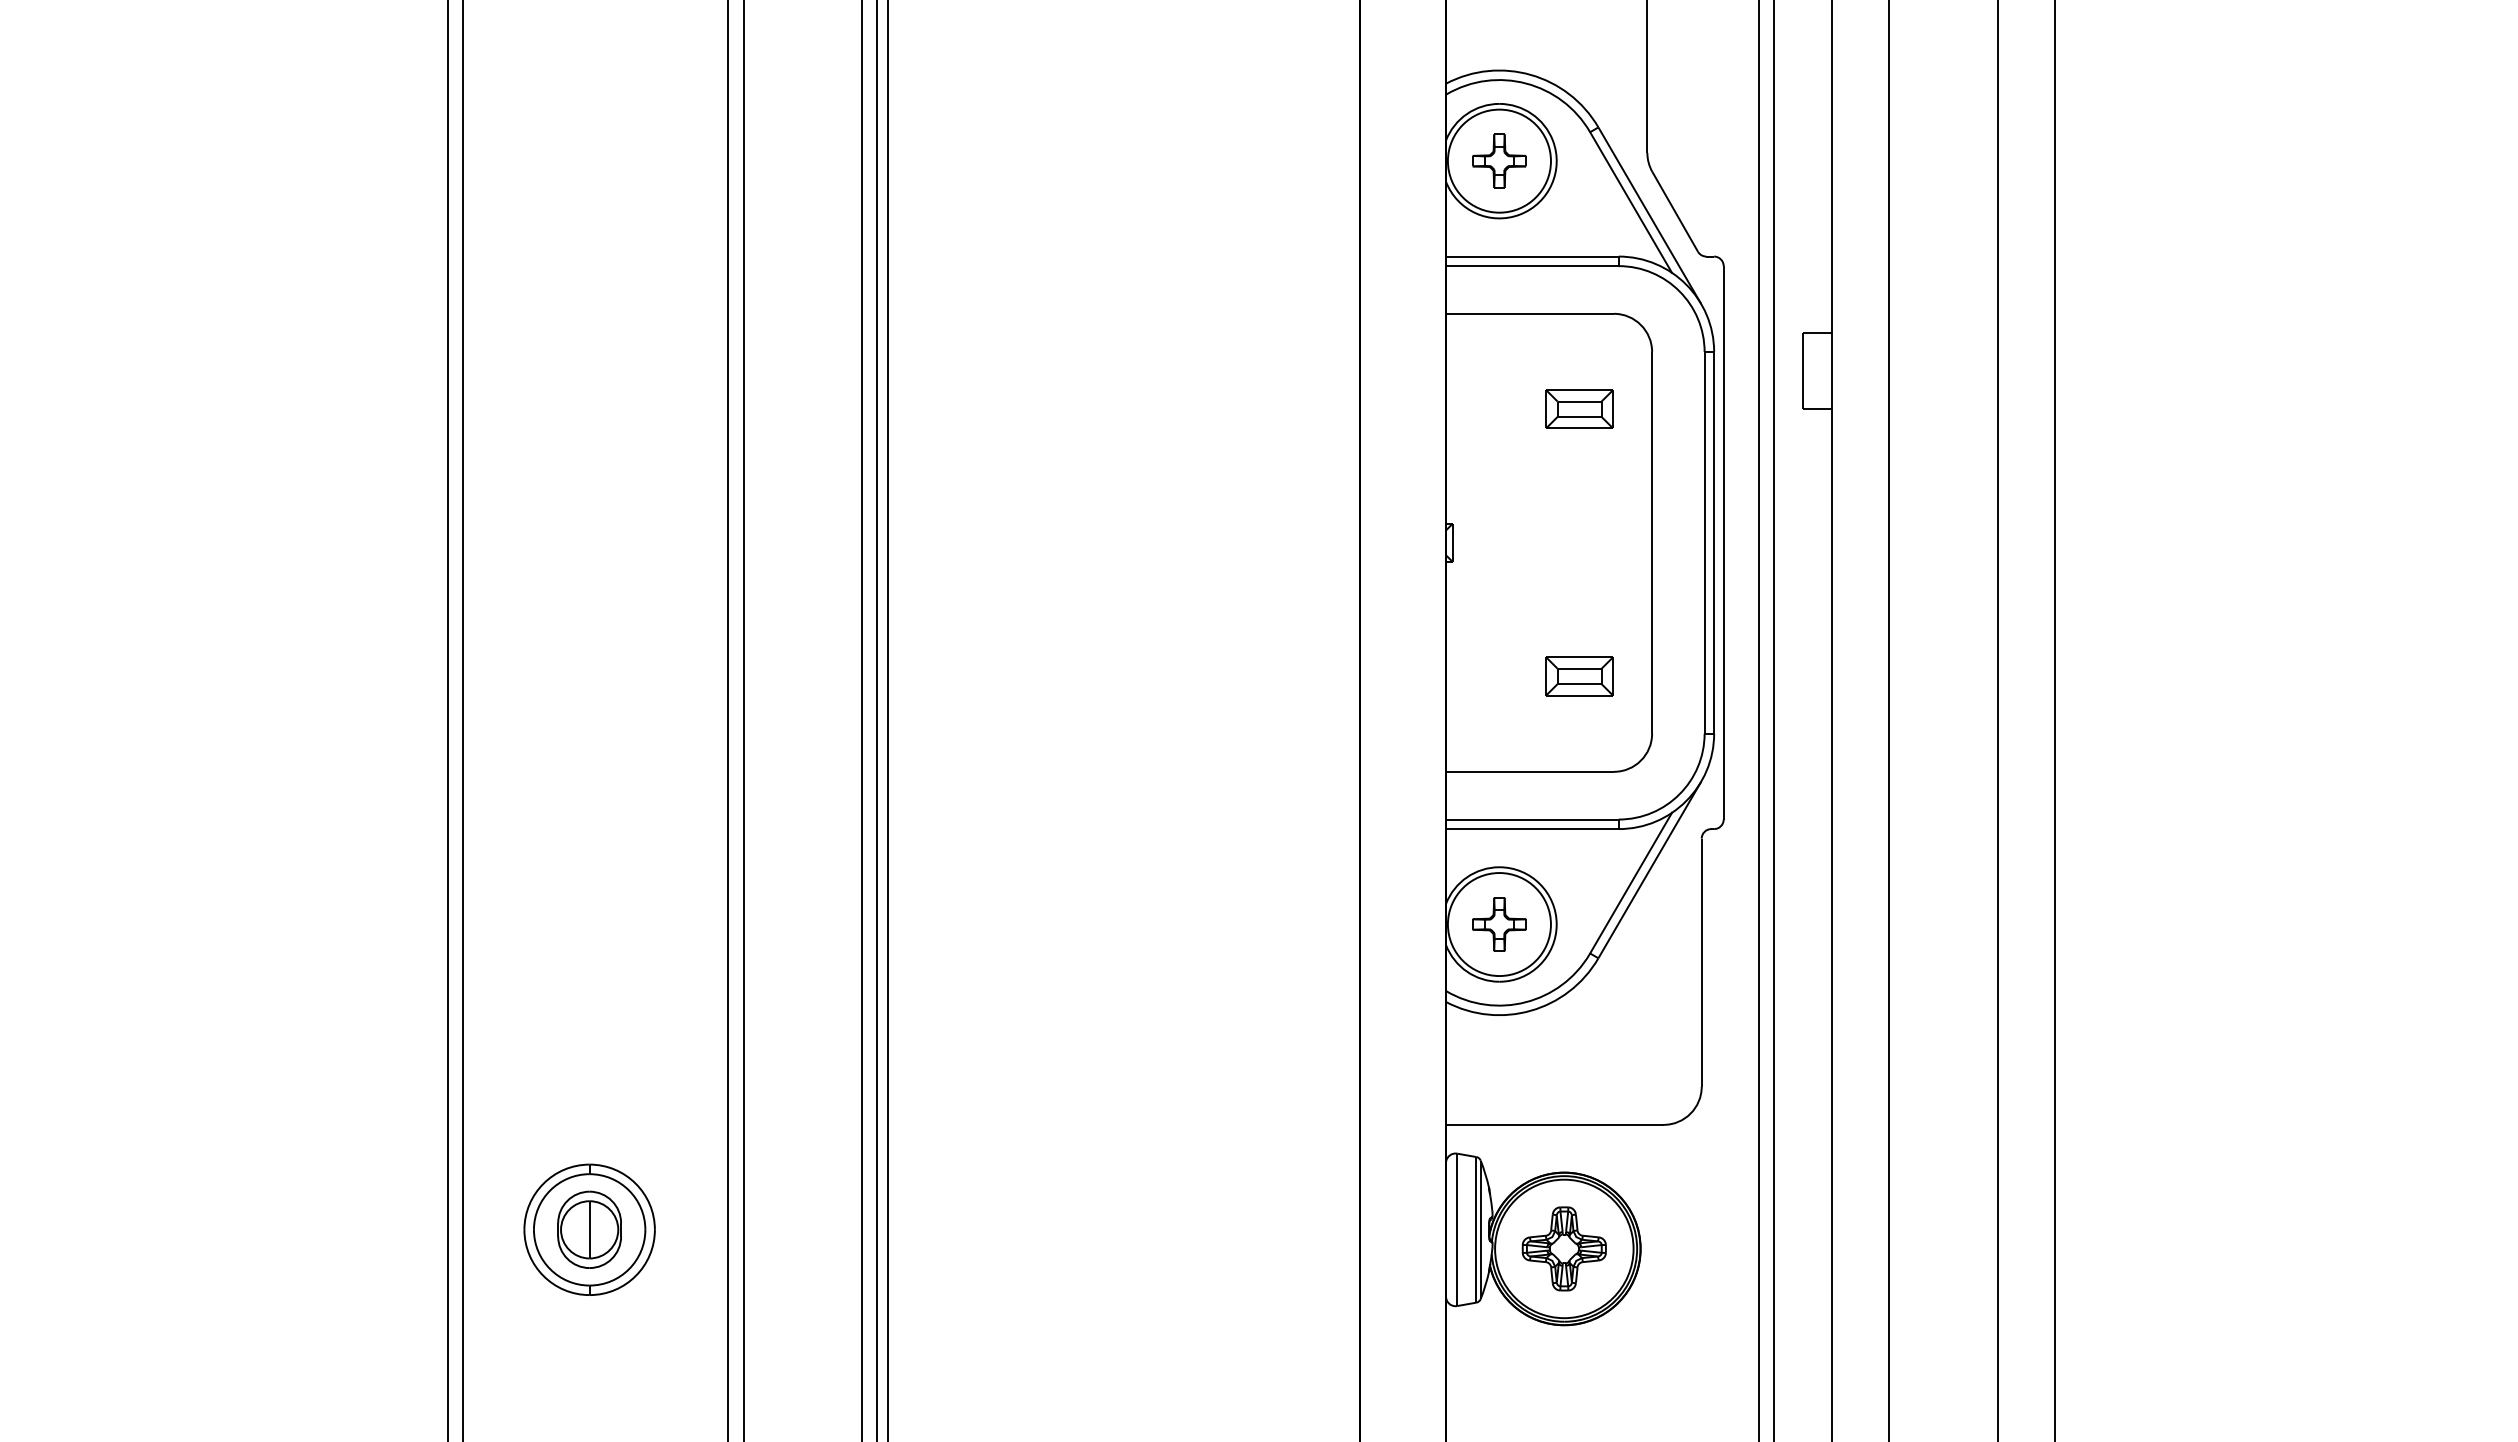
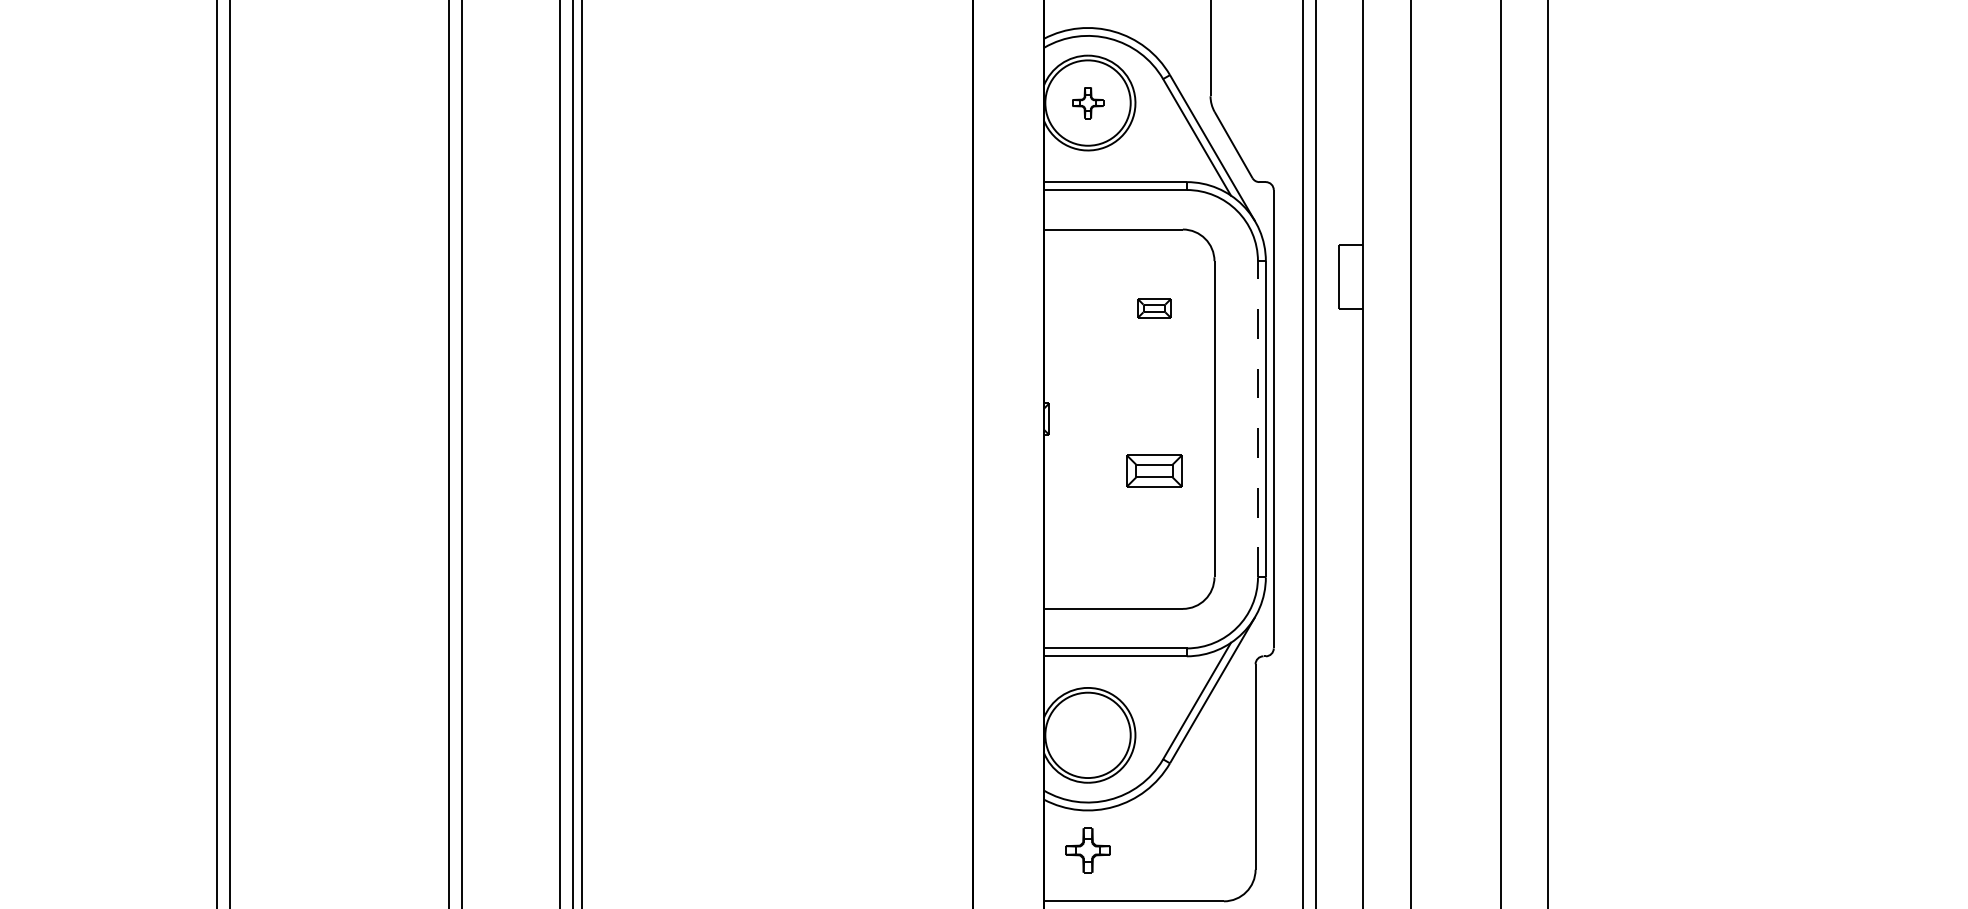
part: (1499, 160) -> (1088, 102), size x0.7
part: (1579, 408) -> (1154, 307), size x0.6
line: (1704, 542) -> (1257, 418), solid -> dashed
part: (1579, 676) -> (1154, 471), moved
part: (1499, 924) -> (1088, 850), moved

